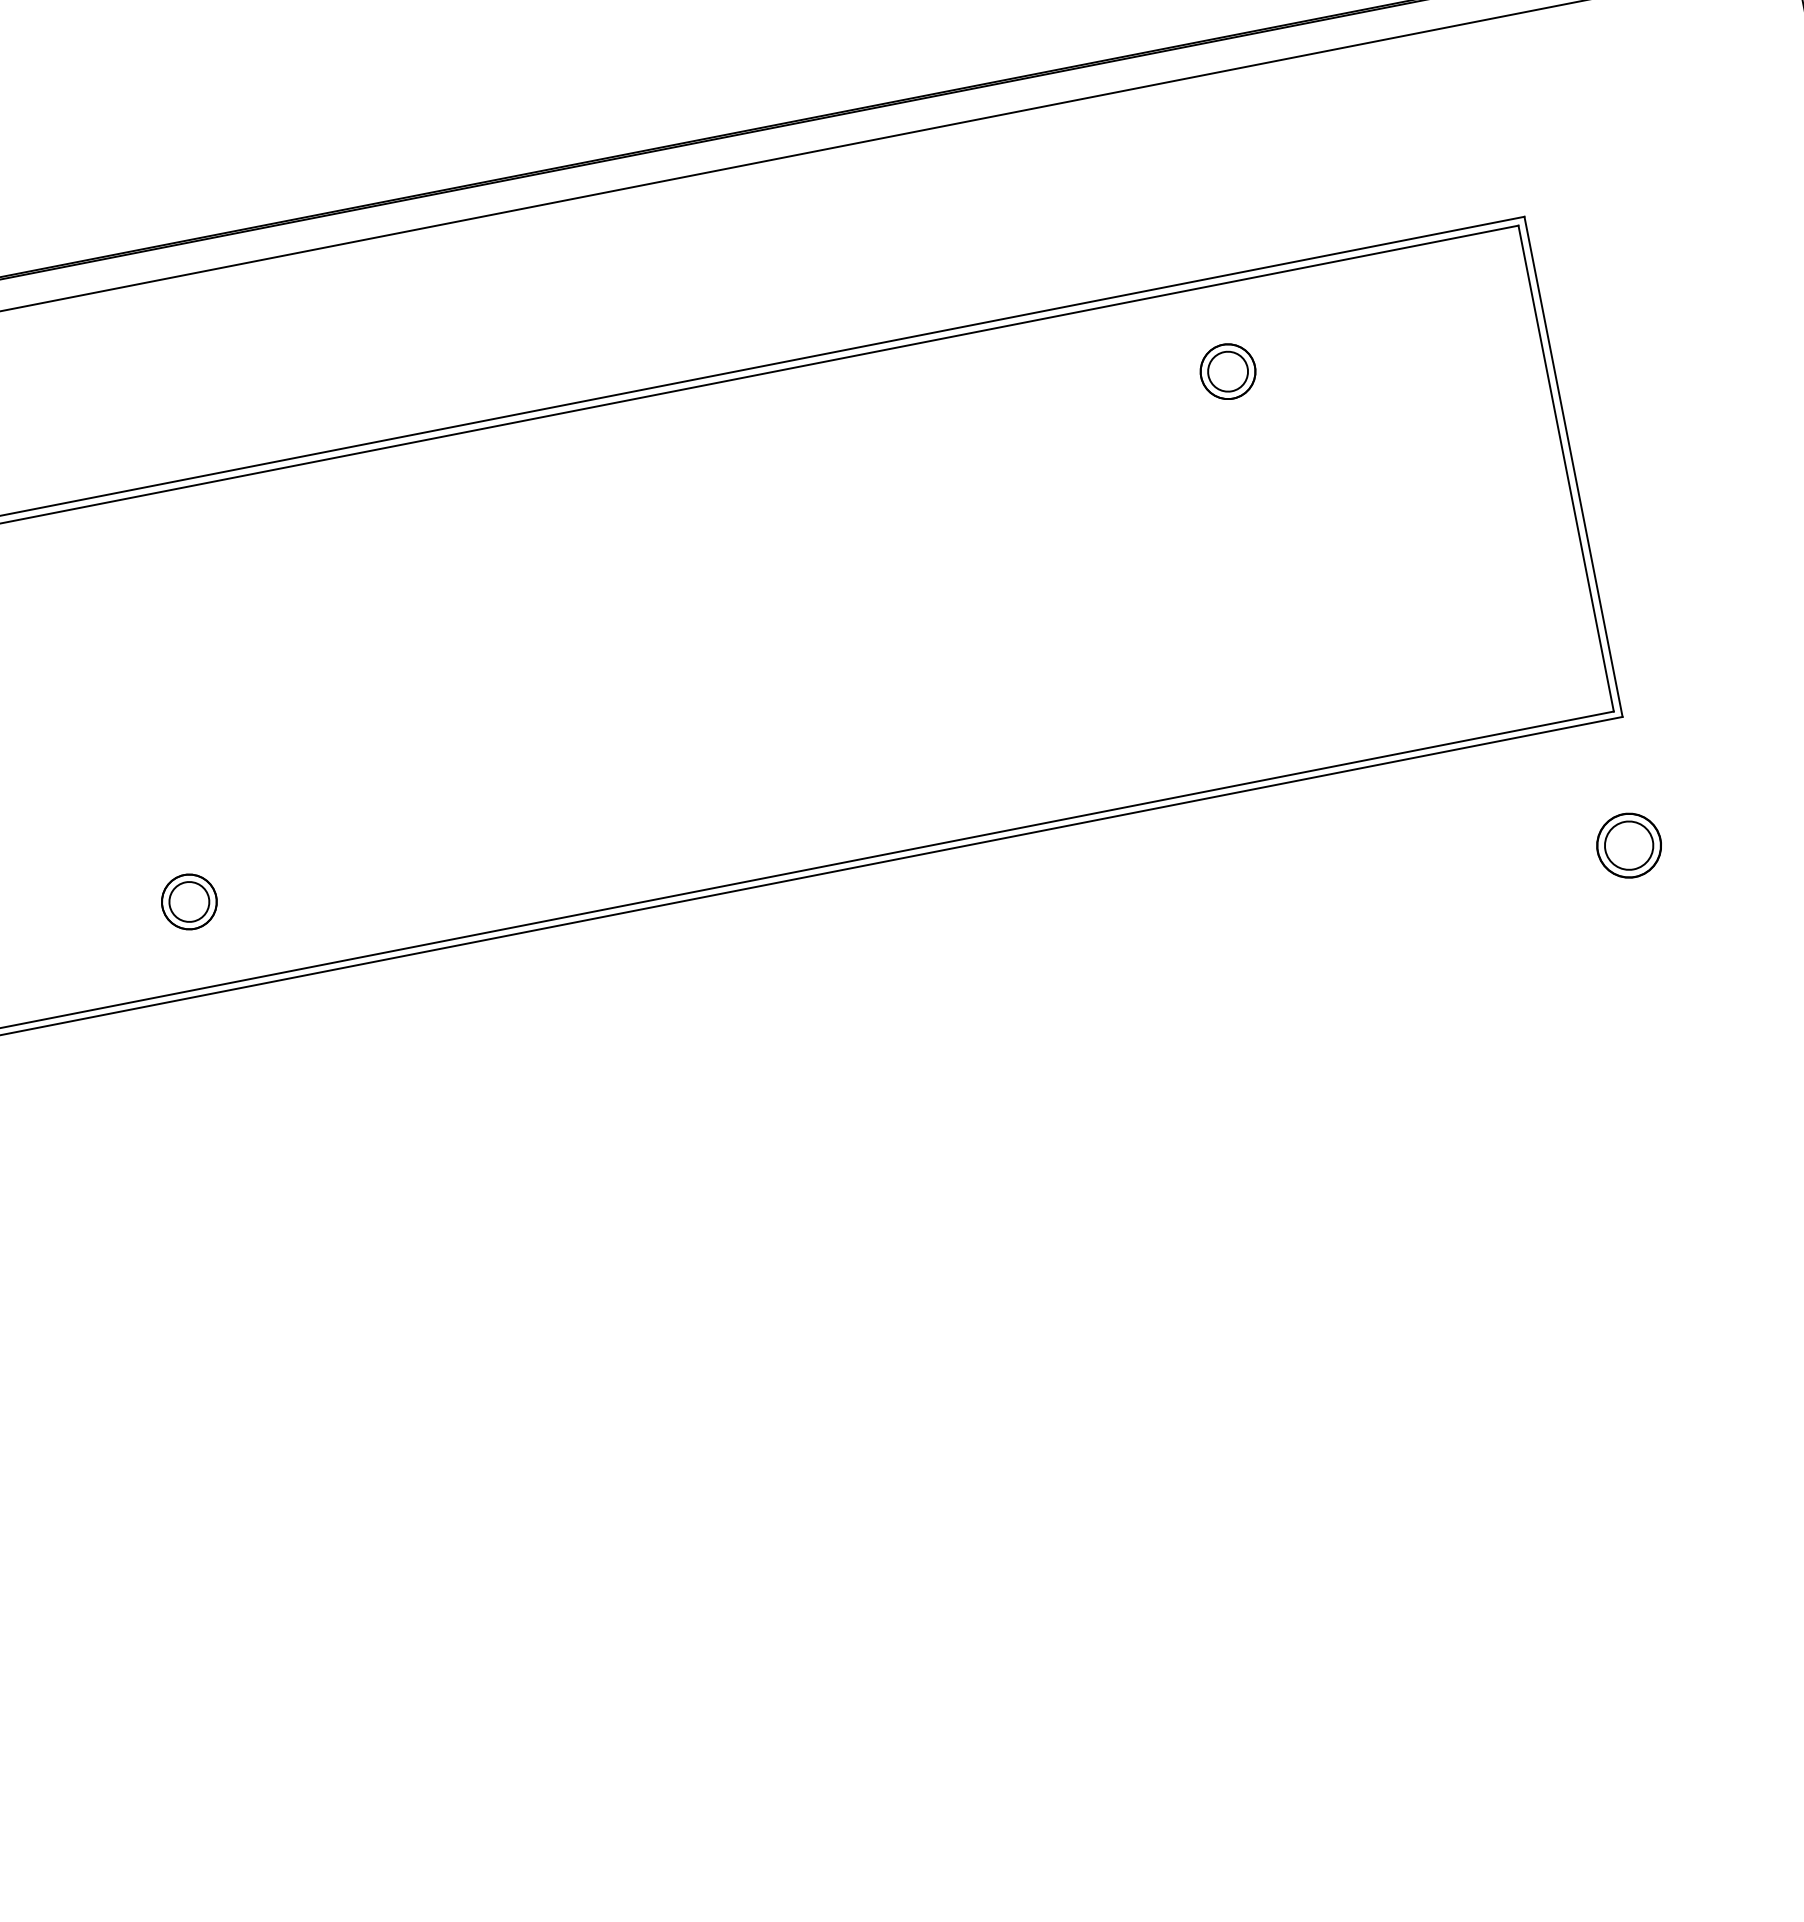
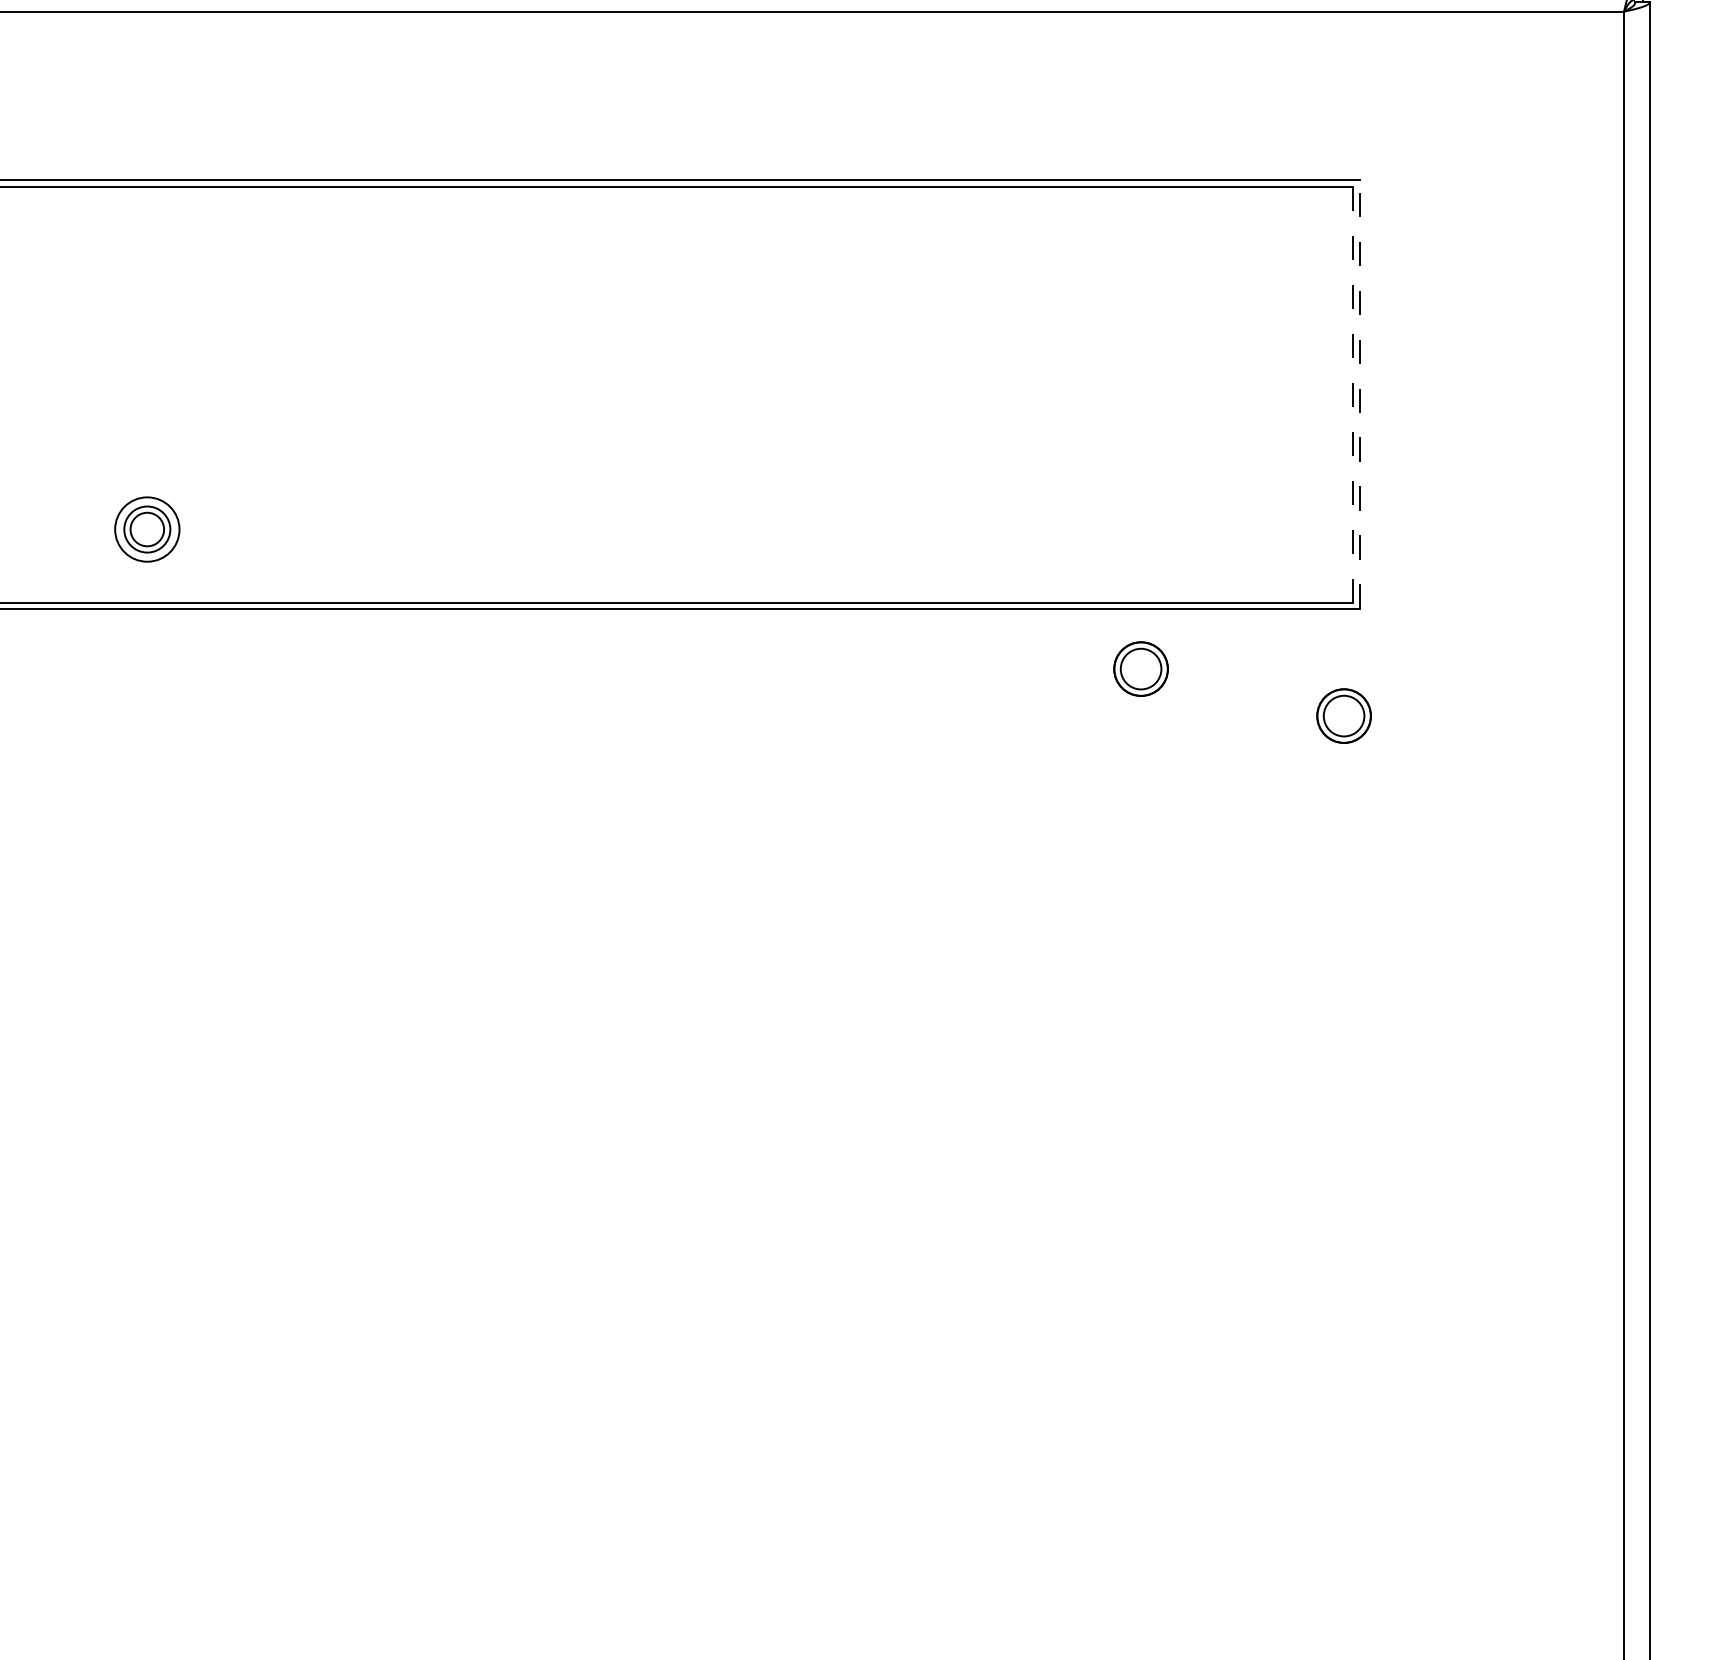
part: (1227, 372) -> (1089, 260), removed
line: (1573, 466) -> (1359, 394), solid -> dashed
line: (1566, 468) -> (1353, 394), solid -> dashed
part: (1380, 836) -> (1140, 668), added
circle: (189, 901) -> (147, 529), size x1.4

